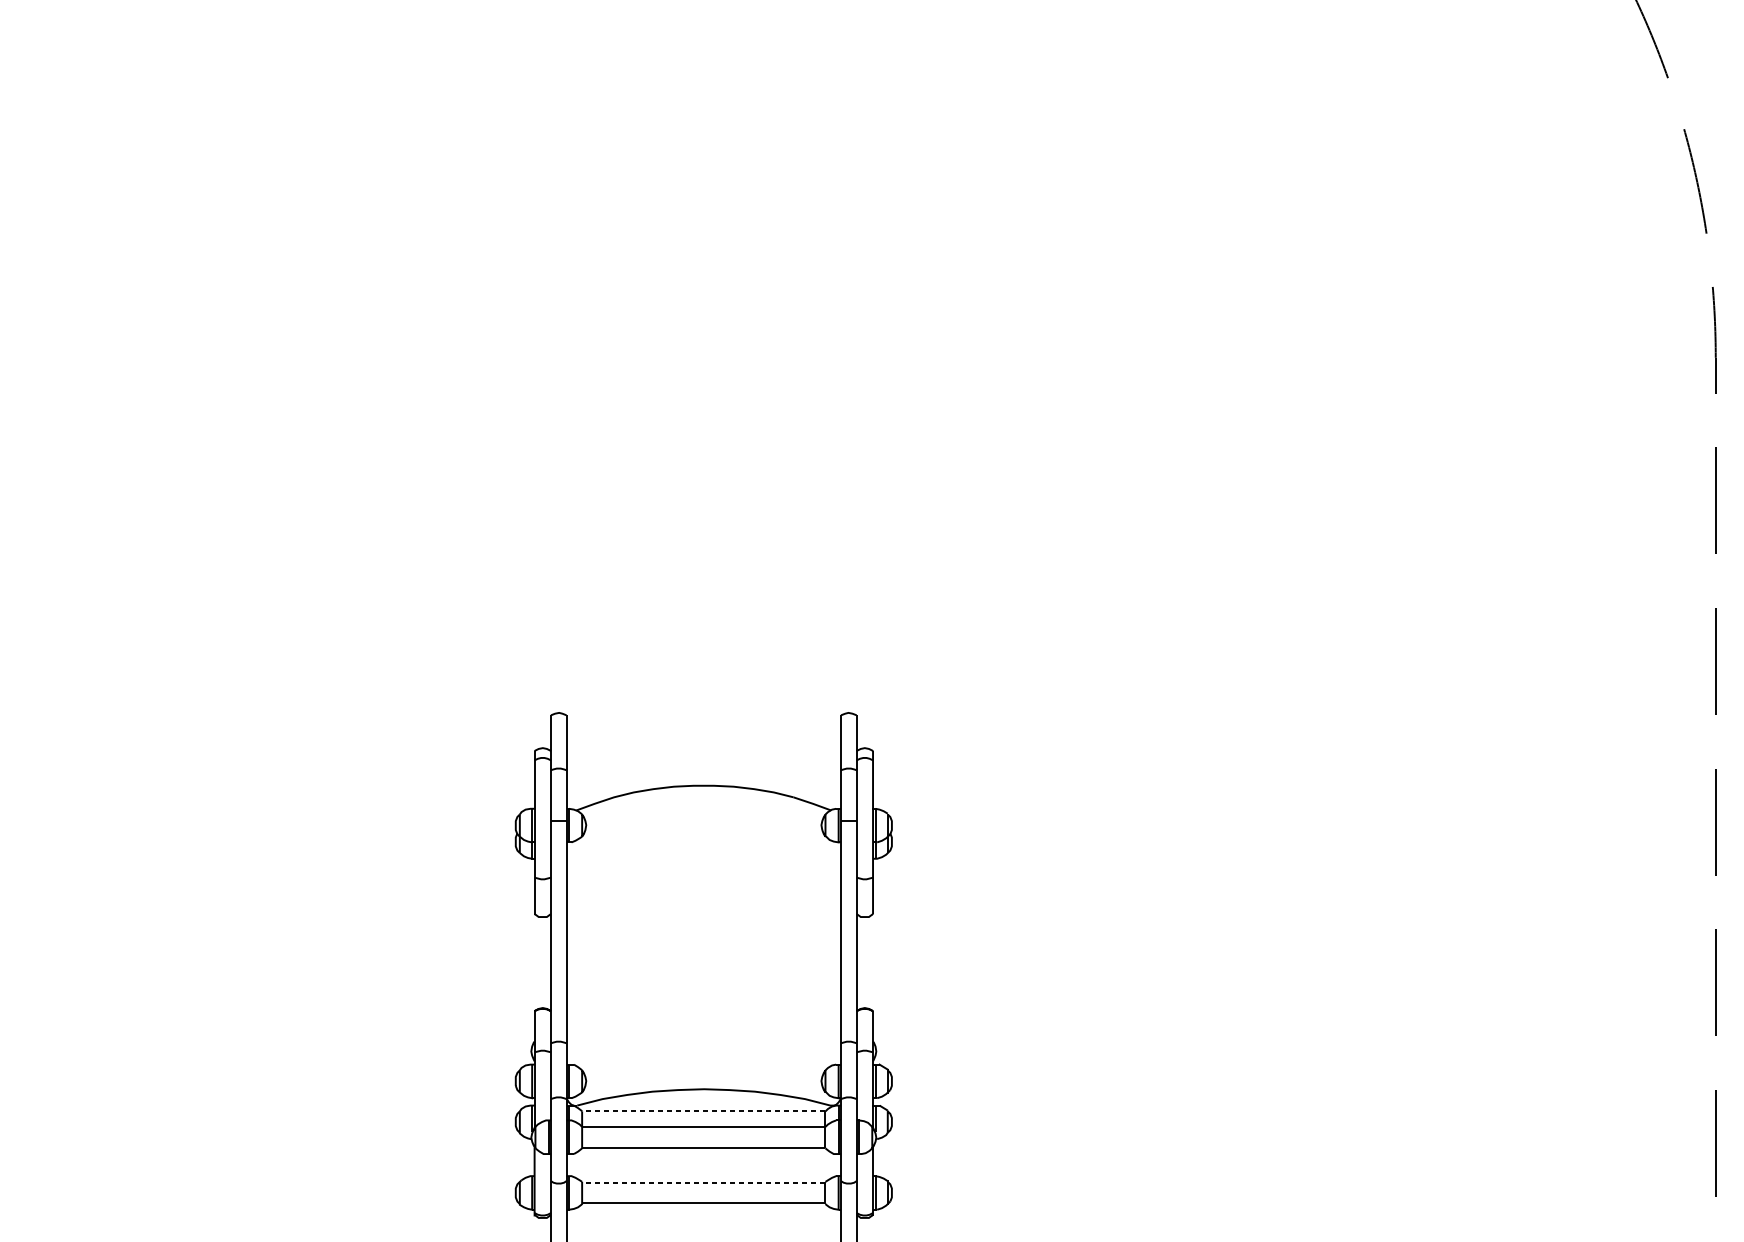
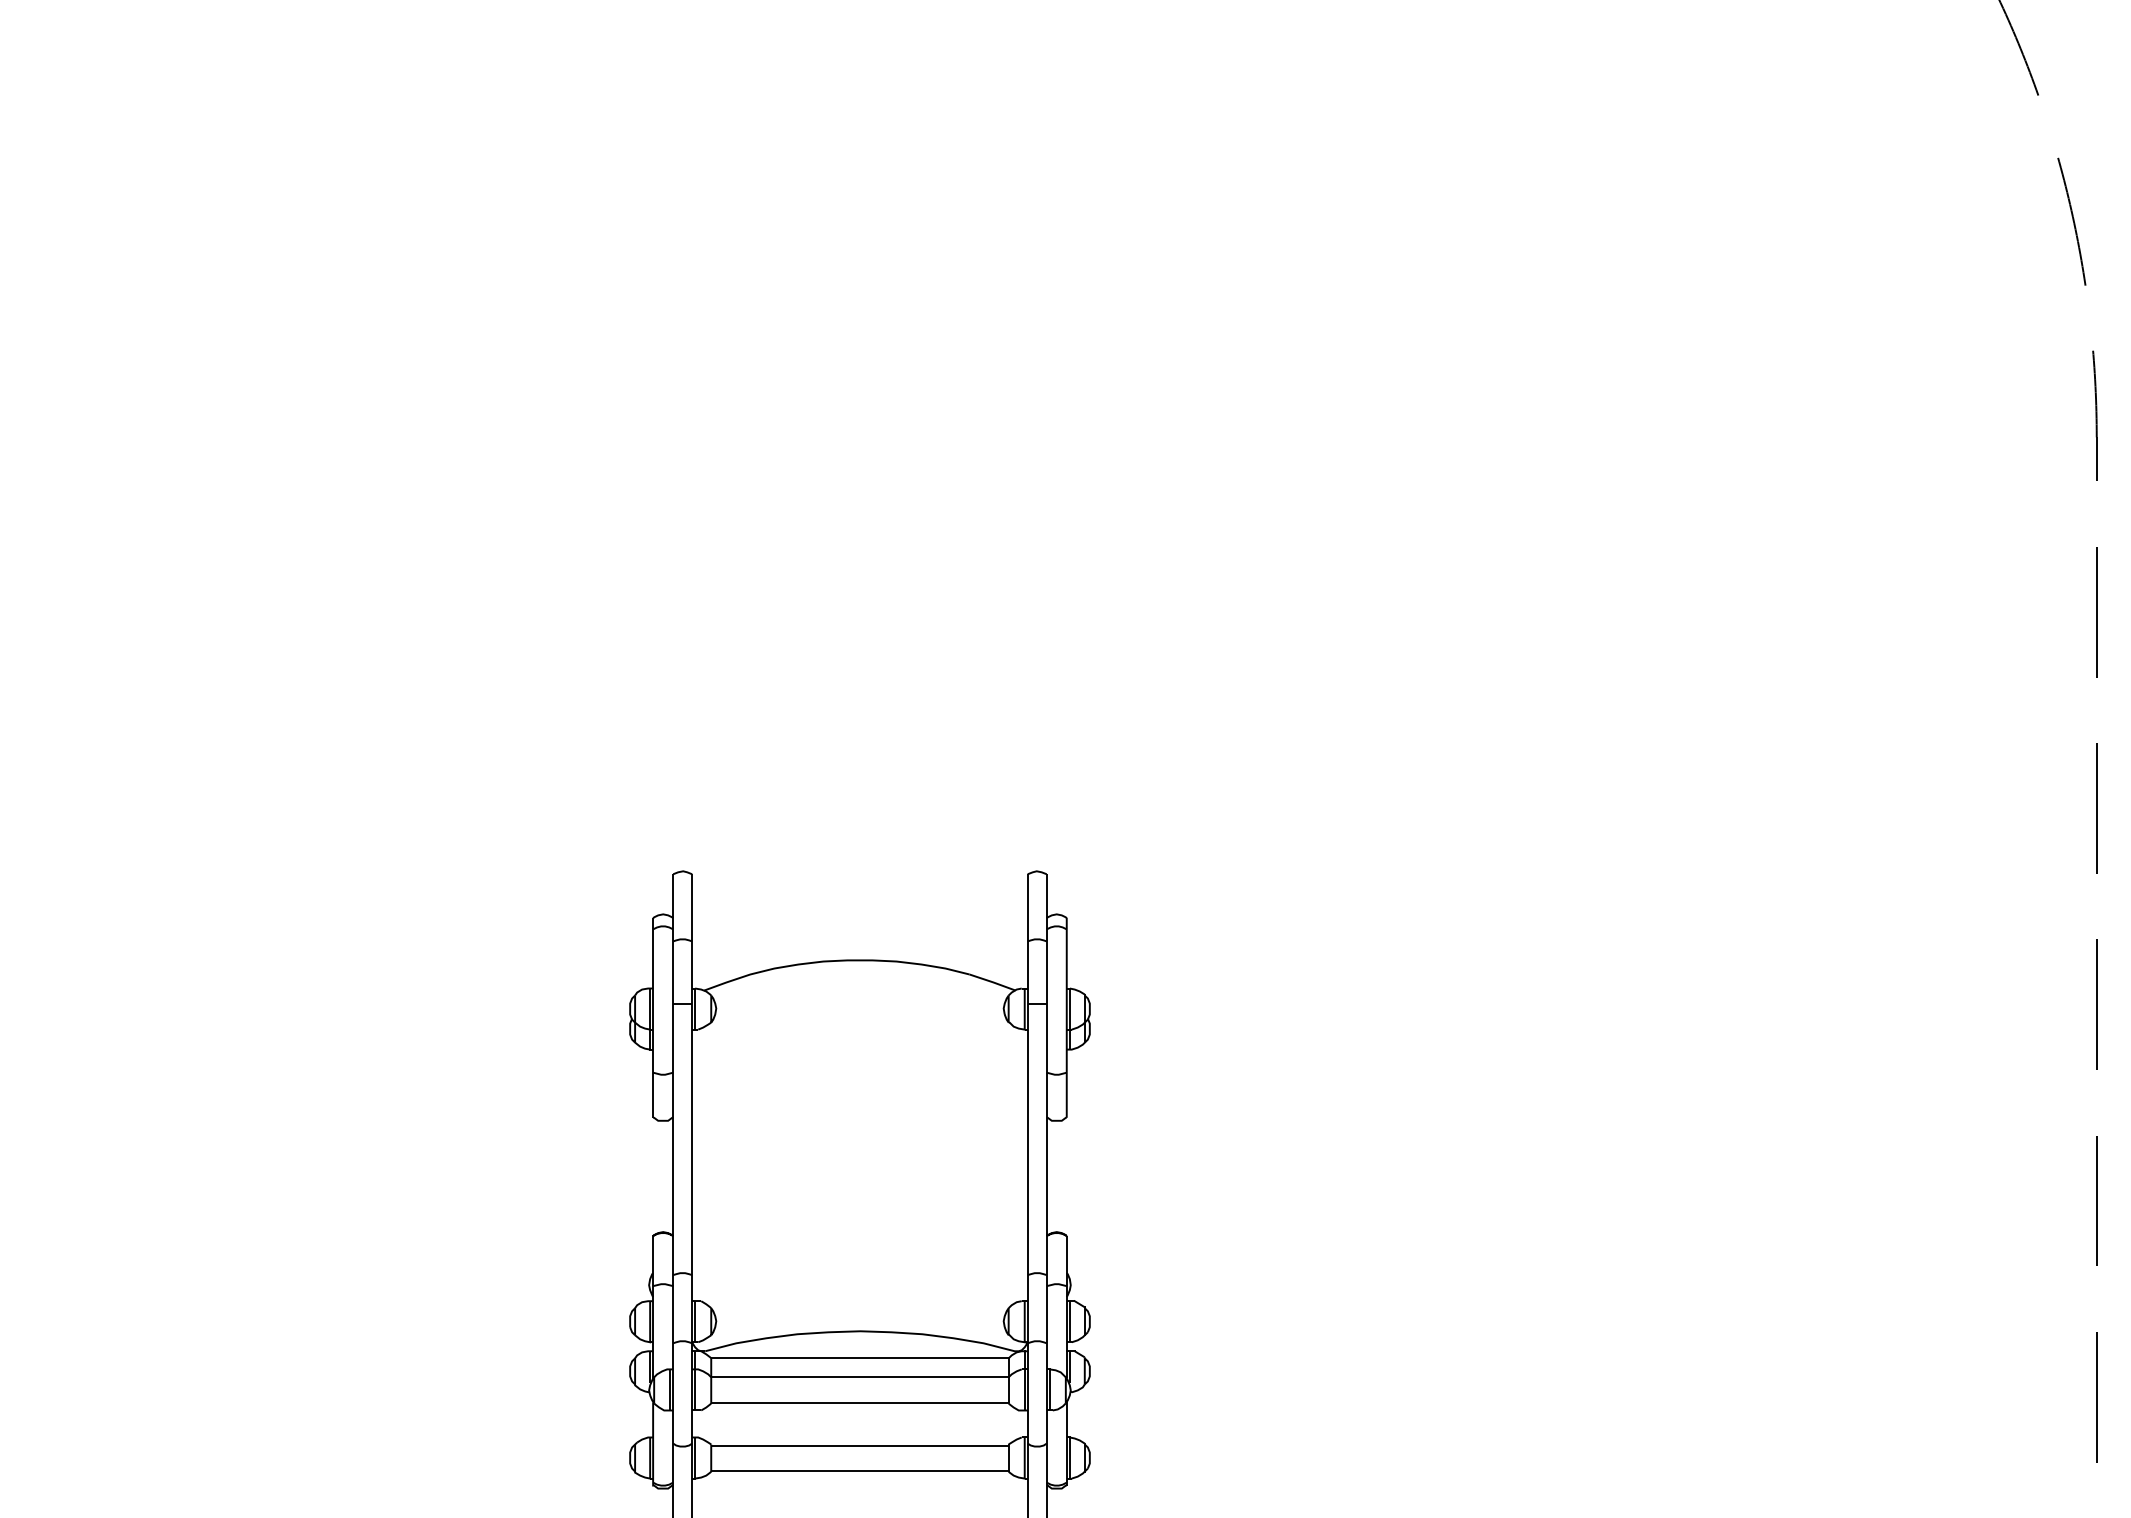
line: (703, 1111) -> (859, 1358), dashed -> solid
line: (703, 1182) -> (859, 1445), dashed -> solid

